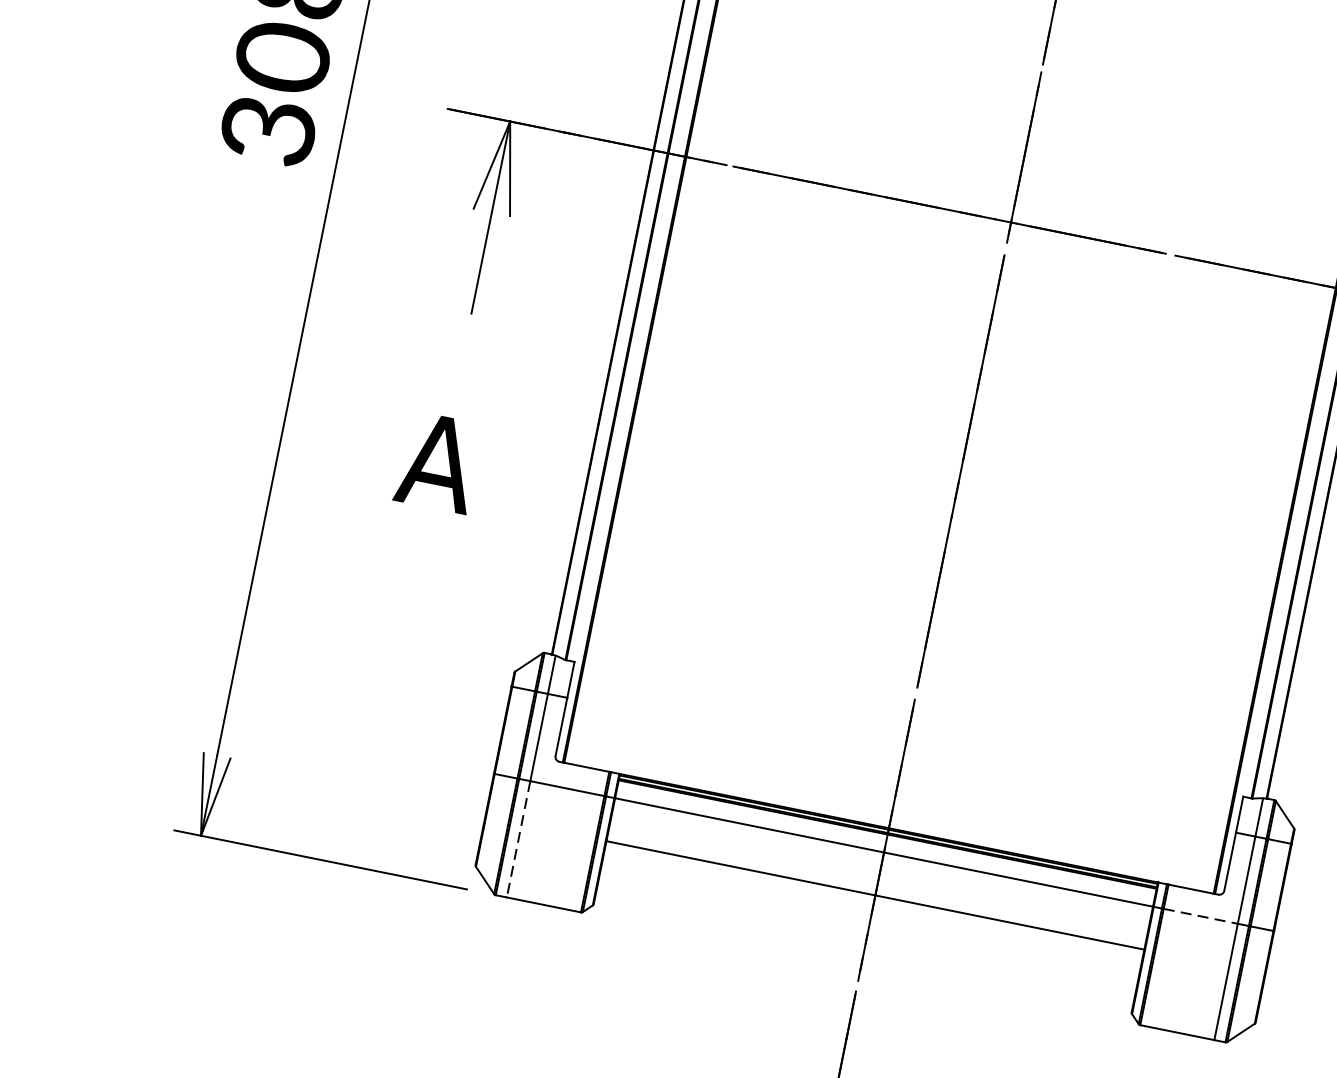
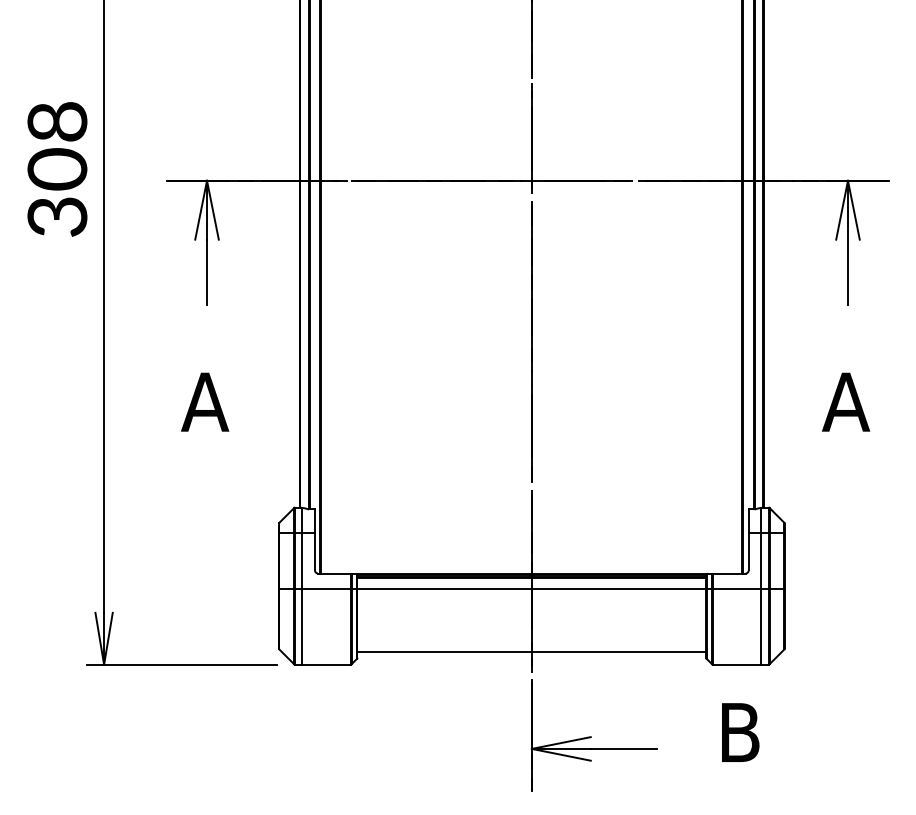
line: (518, 840) -> (302, 627), dashed -> solid
line: (874, 895) -> (531, 652), moved
line: (1201, 916) -> (737, 589), dashed -> solid

